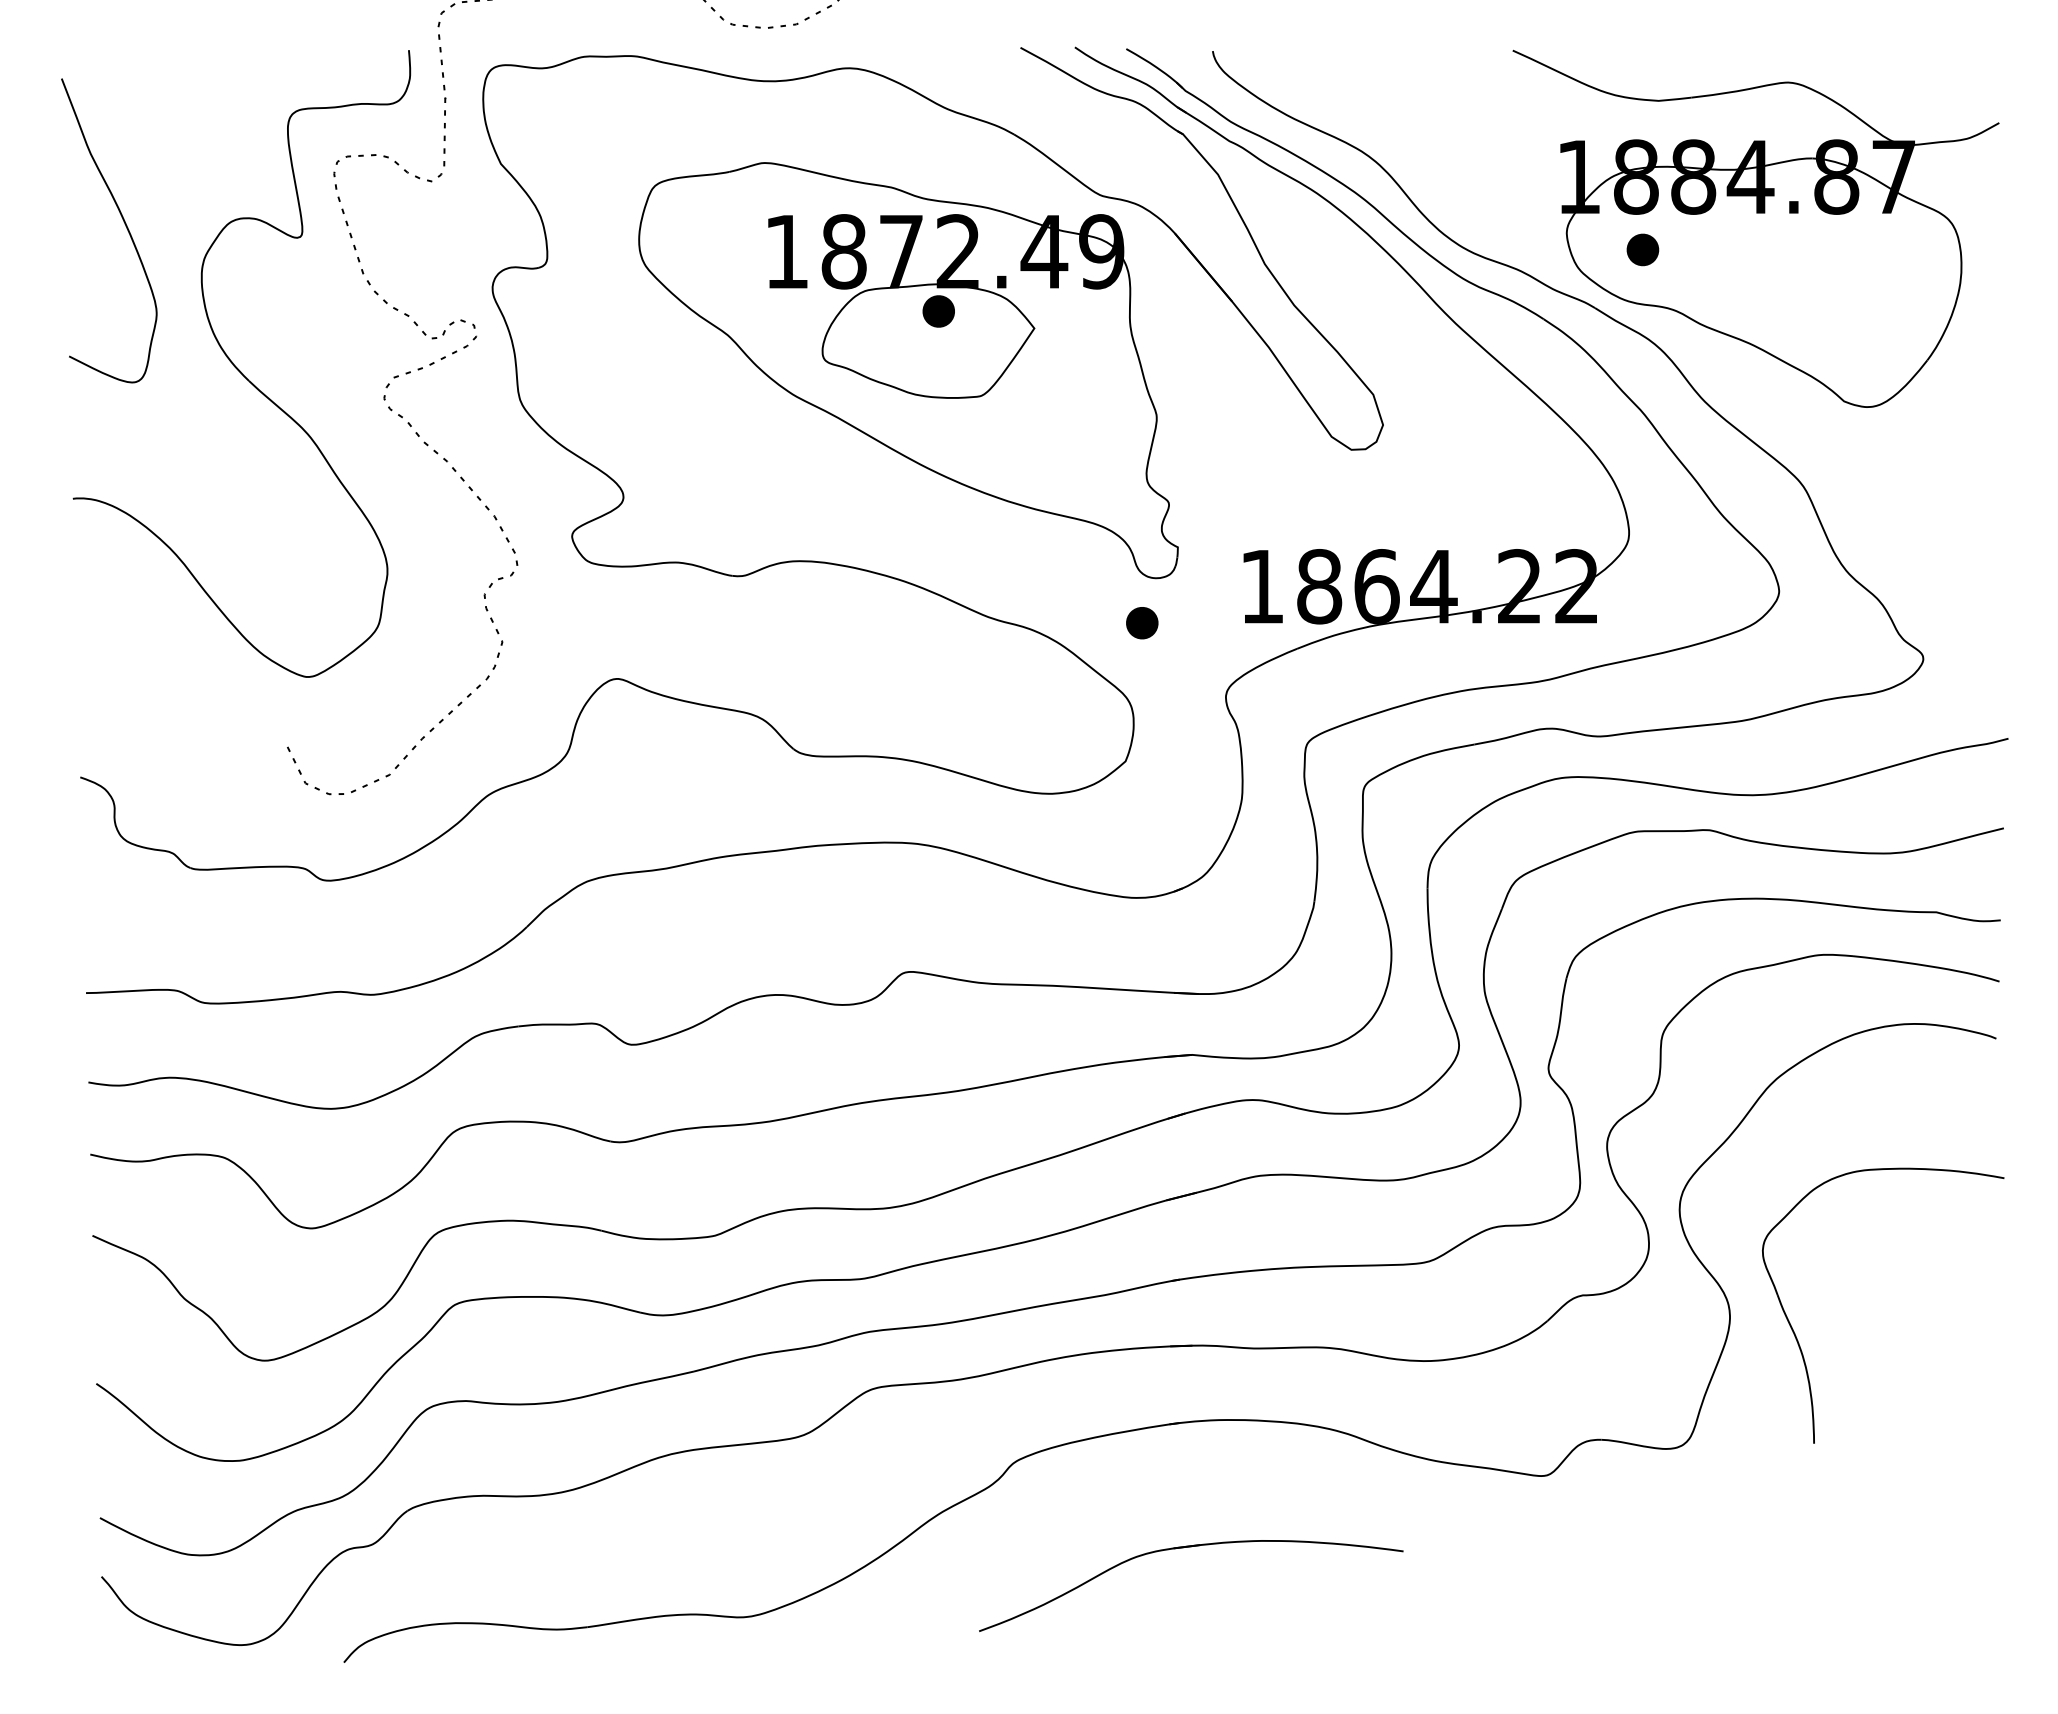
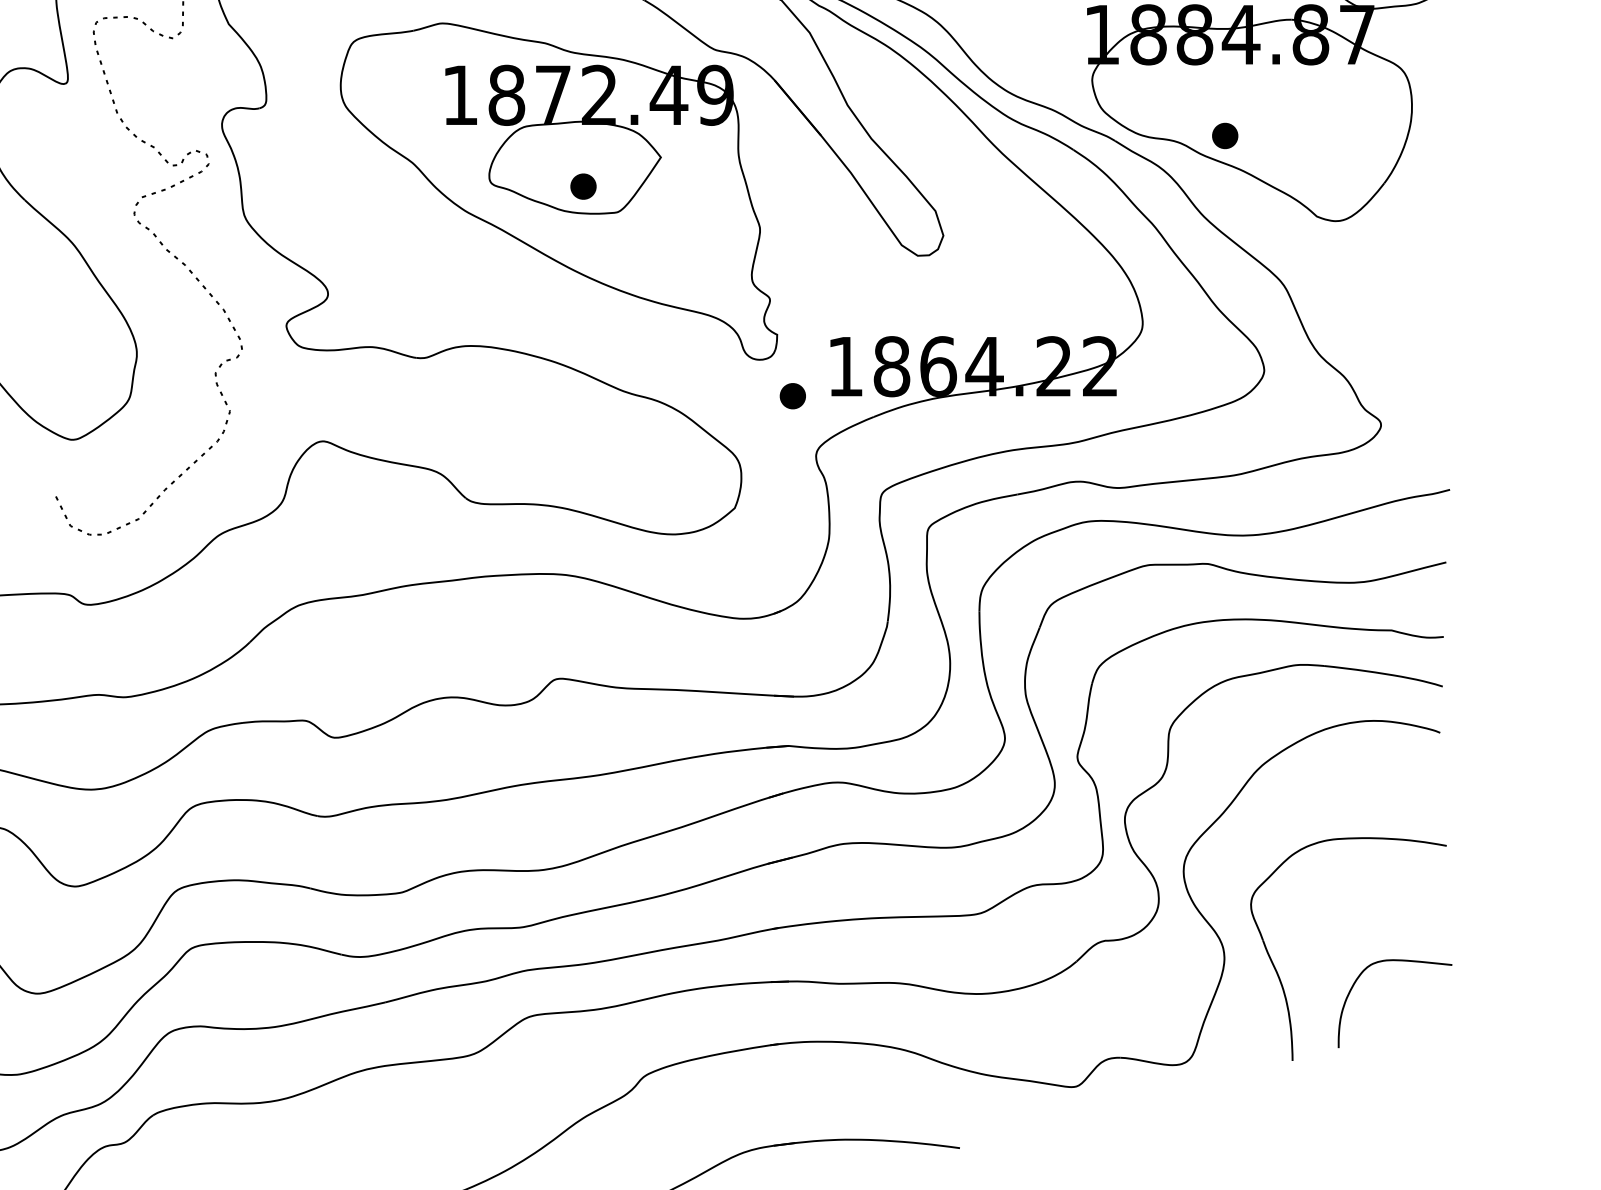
part: (1642, 249) -> (1224, 135), moved
part: (938, 311) -> (583, 186), moved
part: (1142, 623) -> (793, 396), moved
curve: (1940, 1320) -> (1394, 961), added

